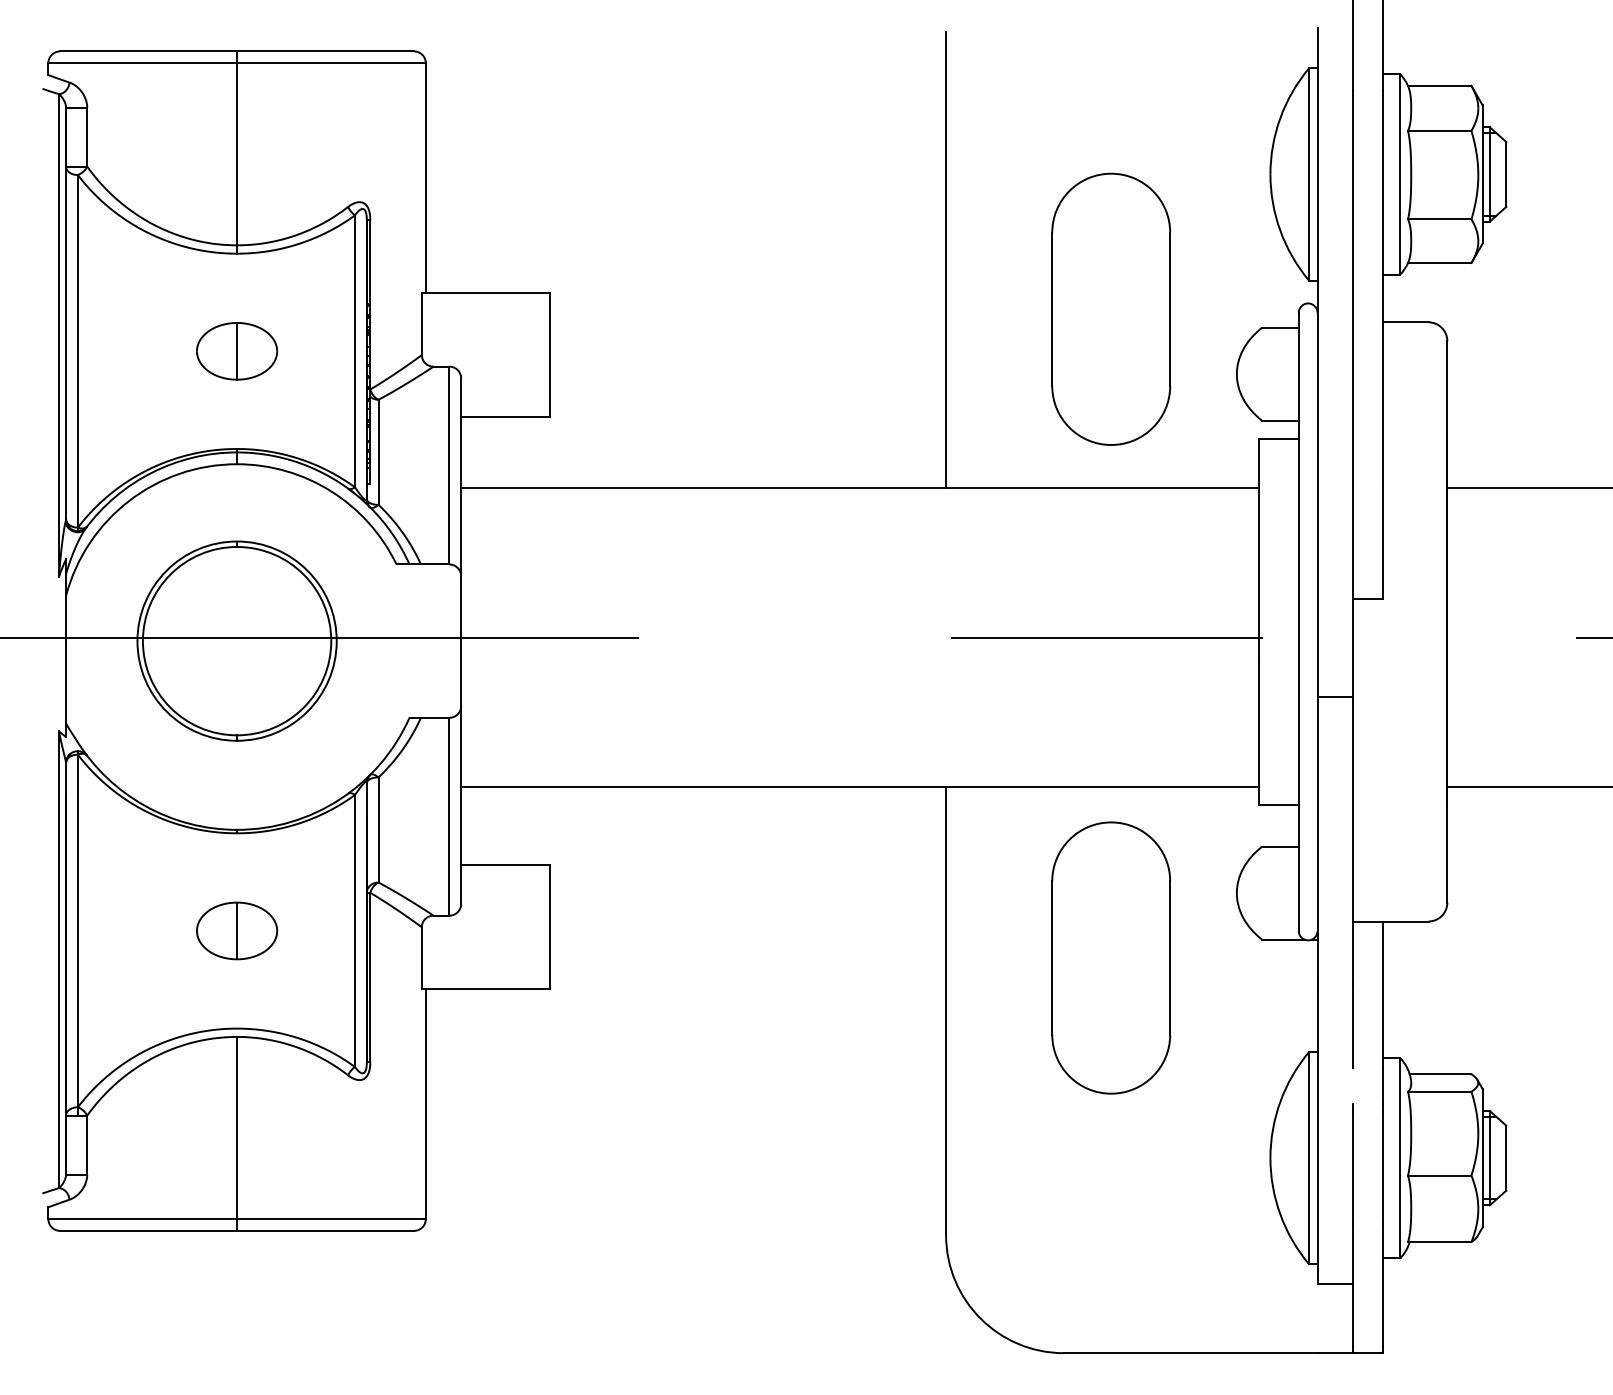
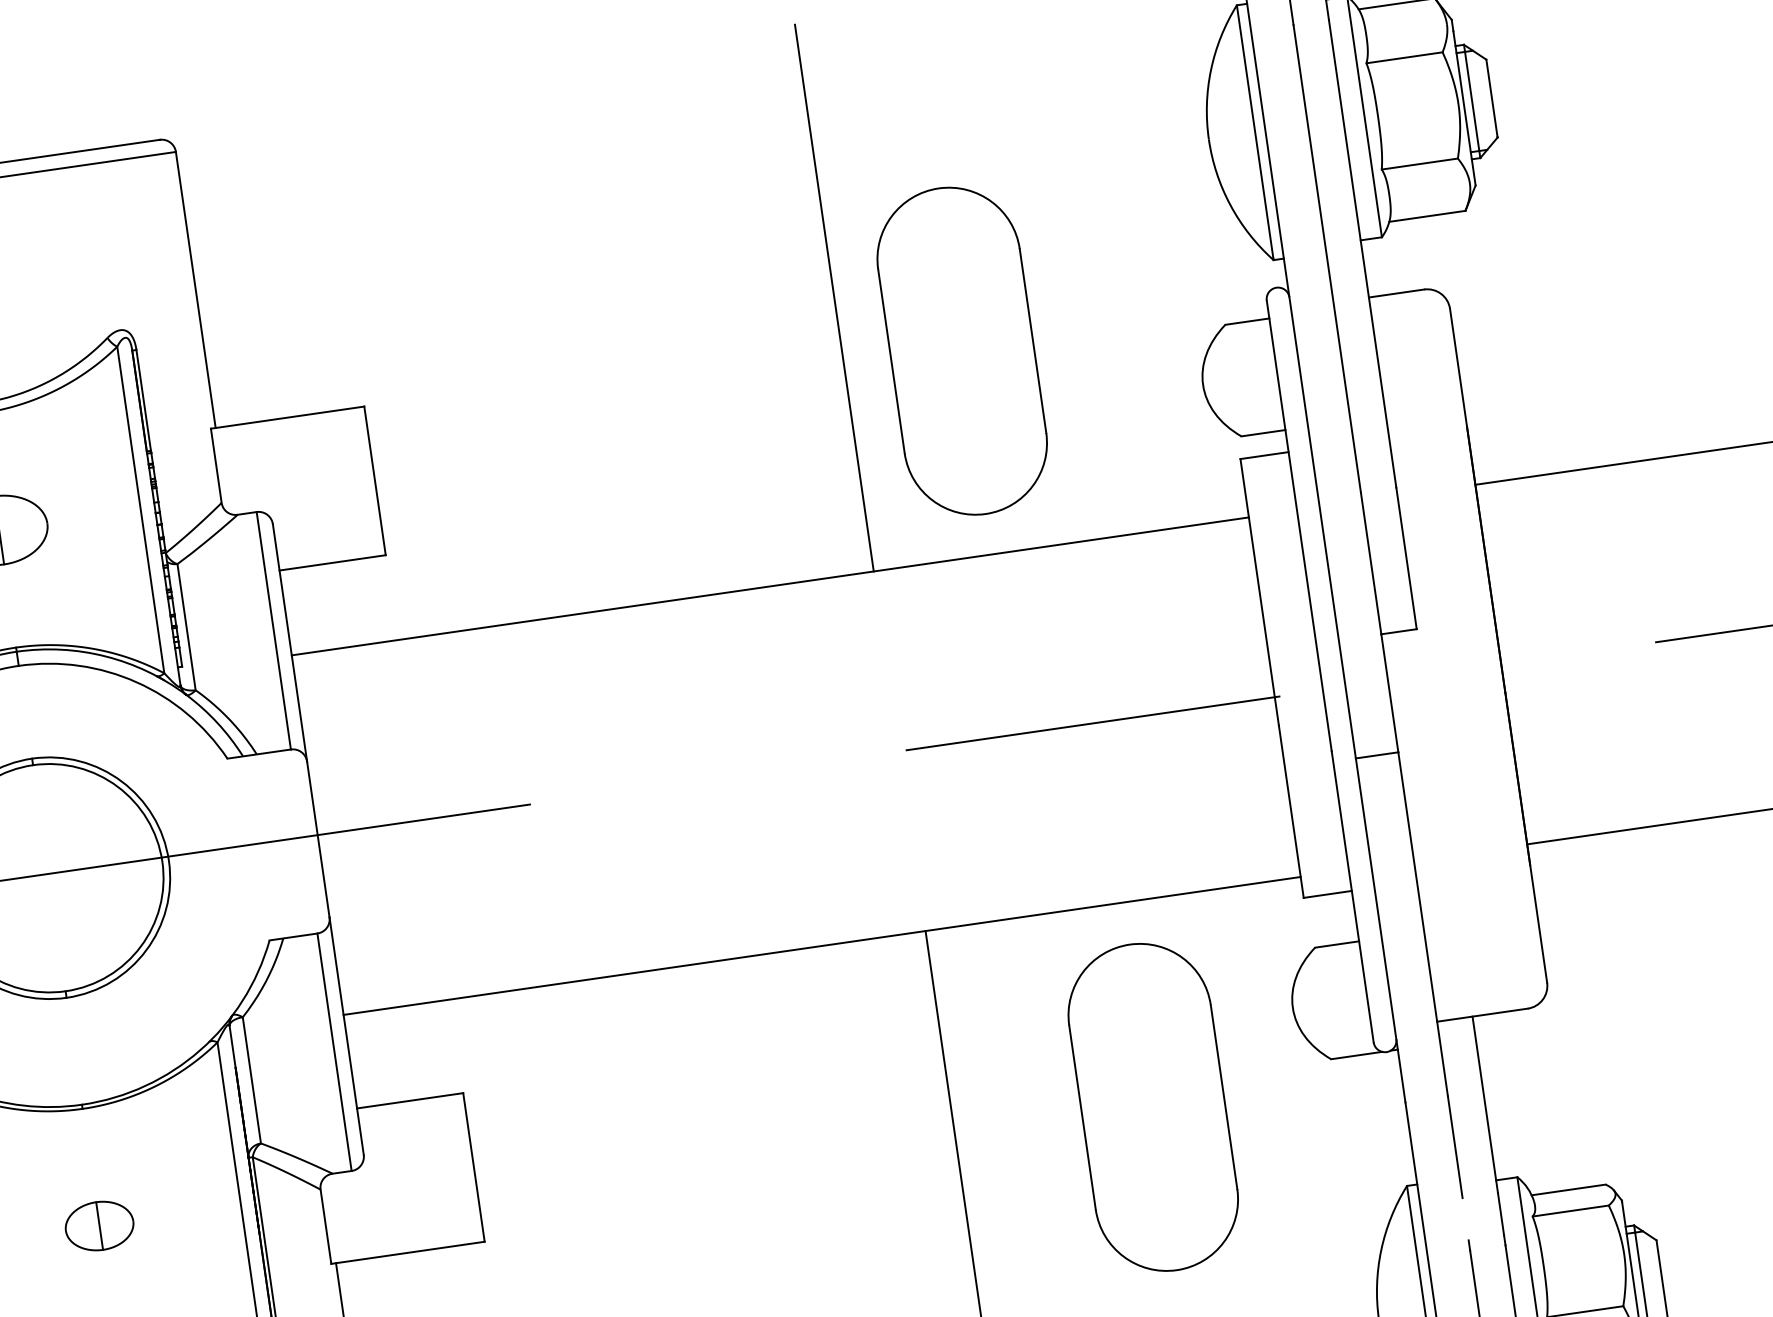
part: (1111, 308) -> (962, 350), moved
part: (237, 930) -> (99, 1225), size x0.7

